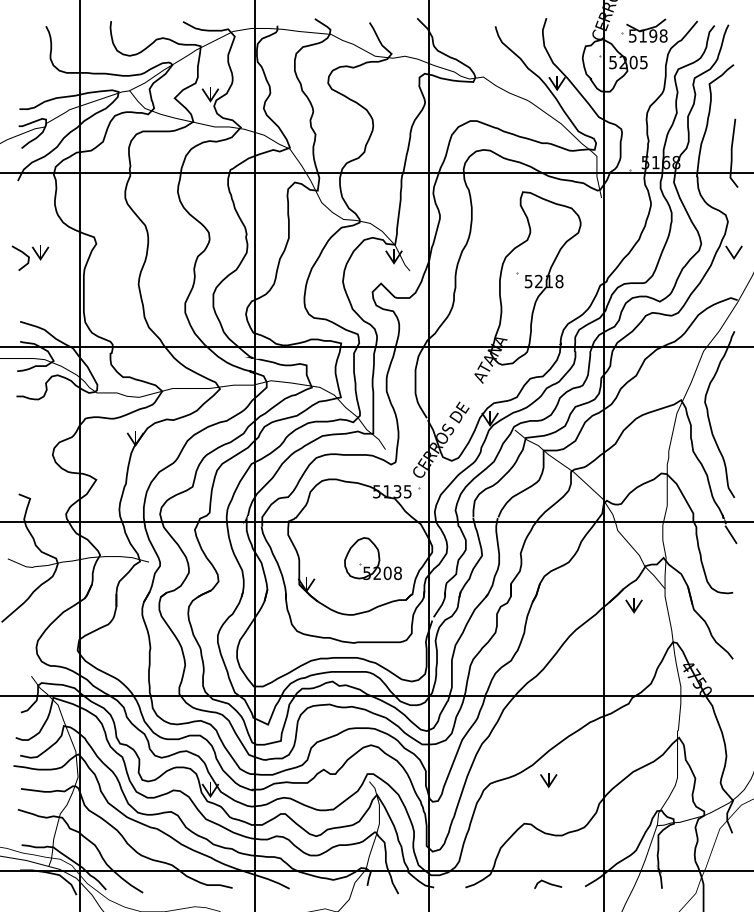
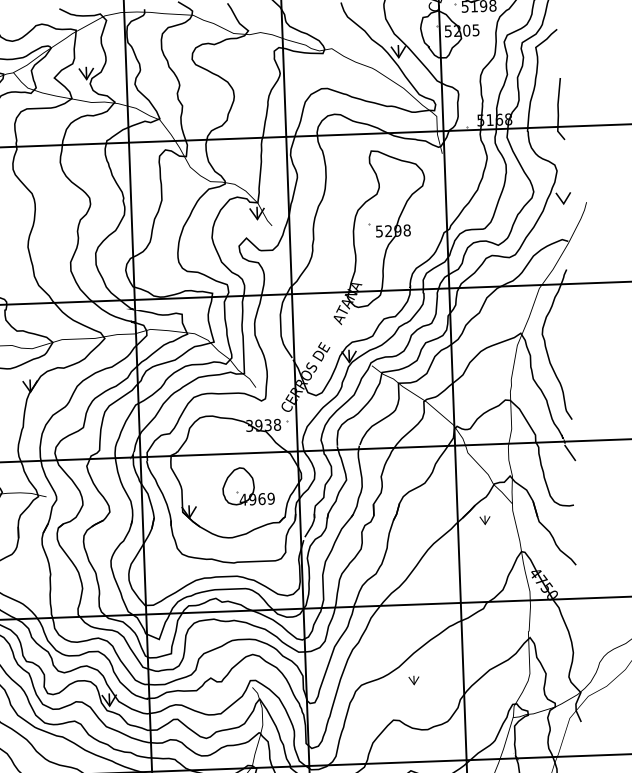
text: (549, 281) -> (398, 230), 5218 -> 5298
text: (392, 491) -> (263, 425), 5135 -> 3938
text: (381, 573) -> (256, 499), 5208 -> 4969
part: (633, 605) -> (484, 519), size x0.7
part: (548, 780) -> (413, 680), size x0.7

